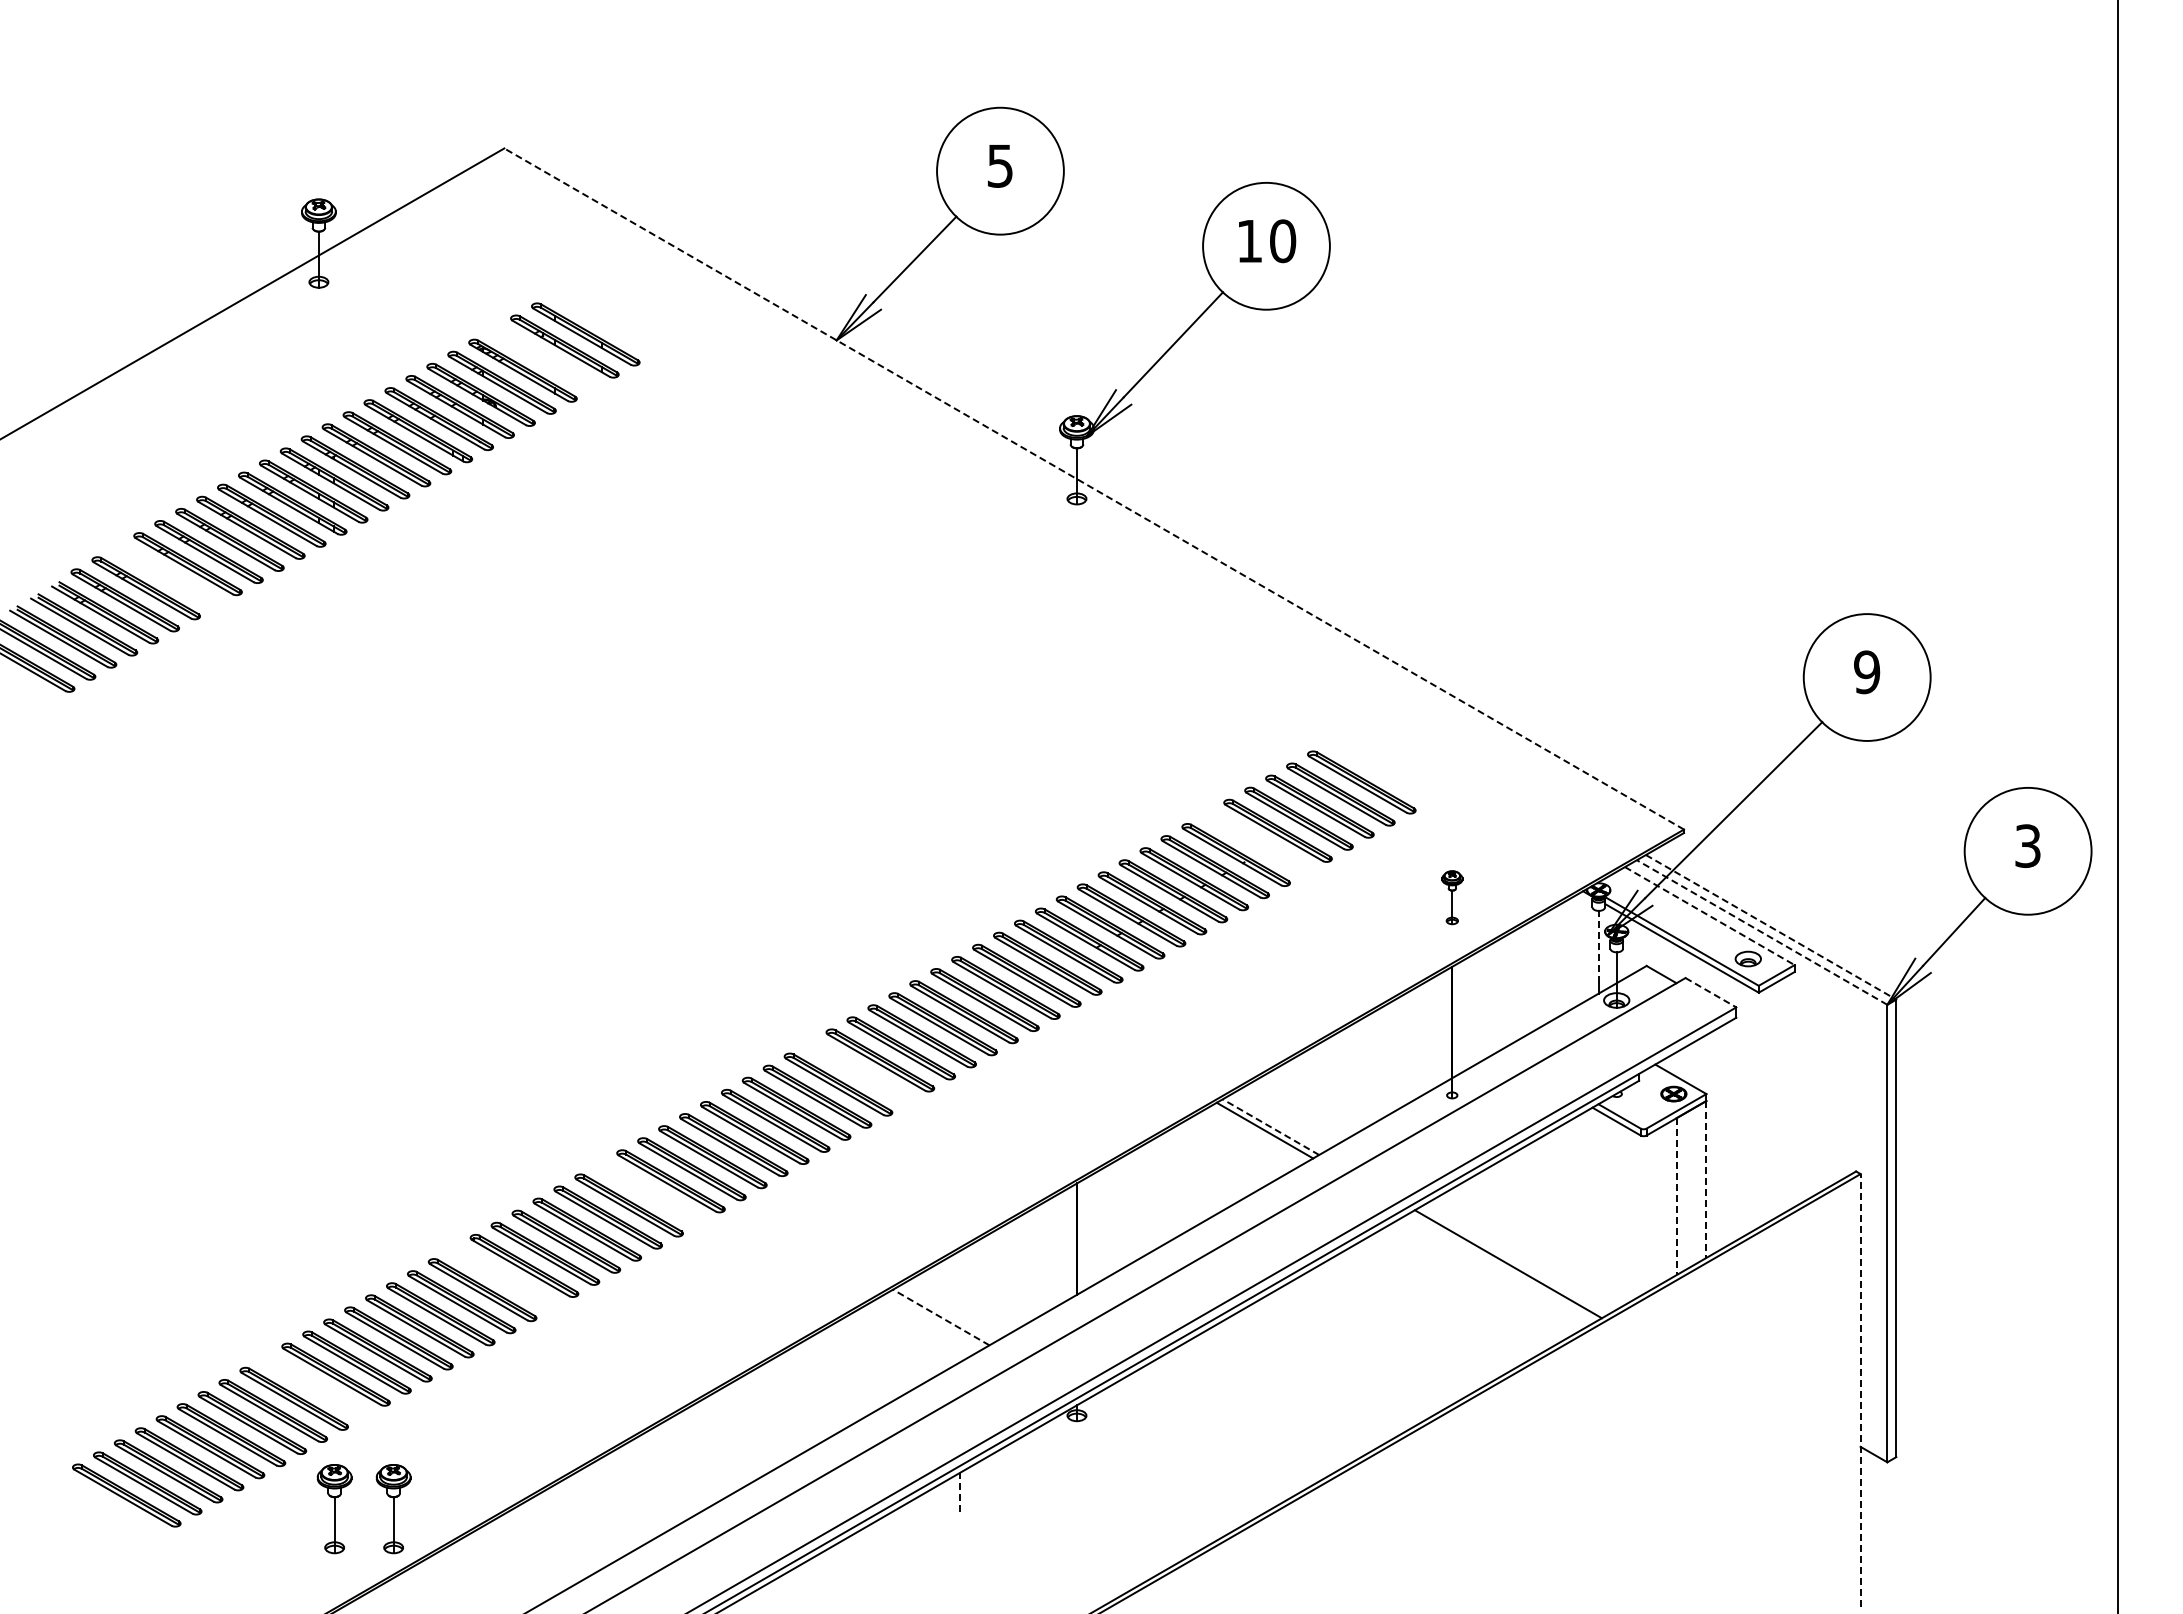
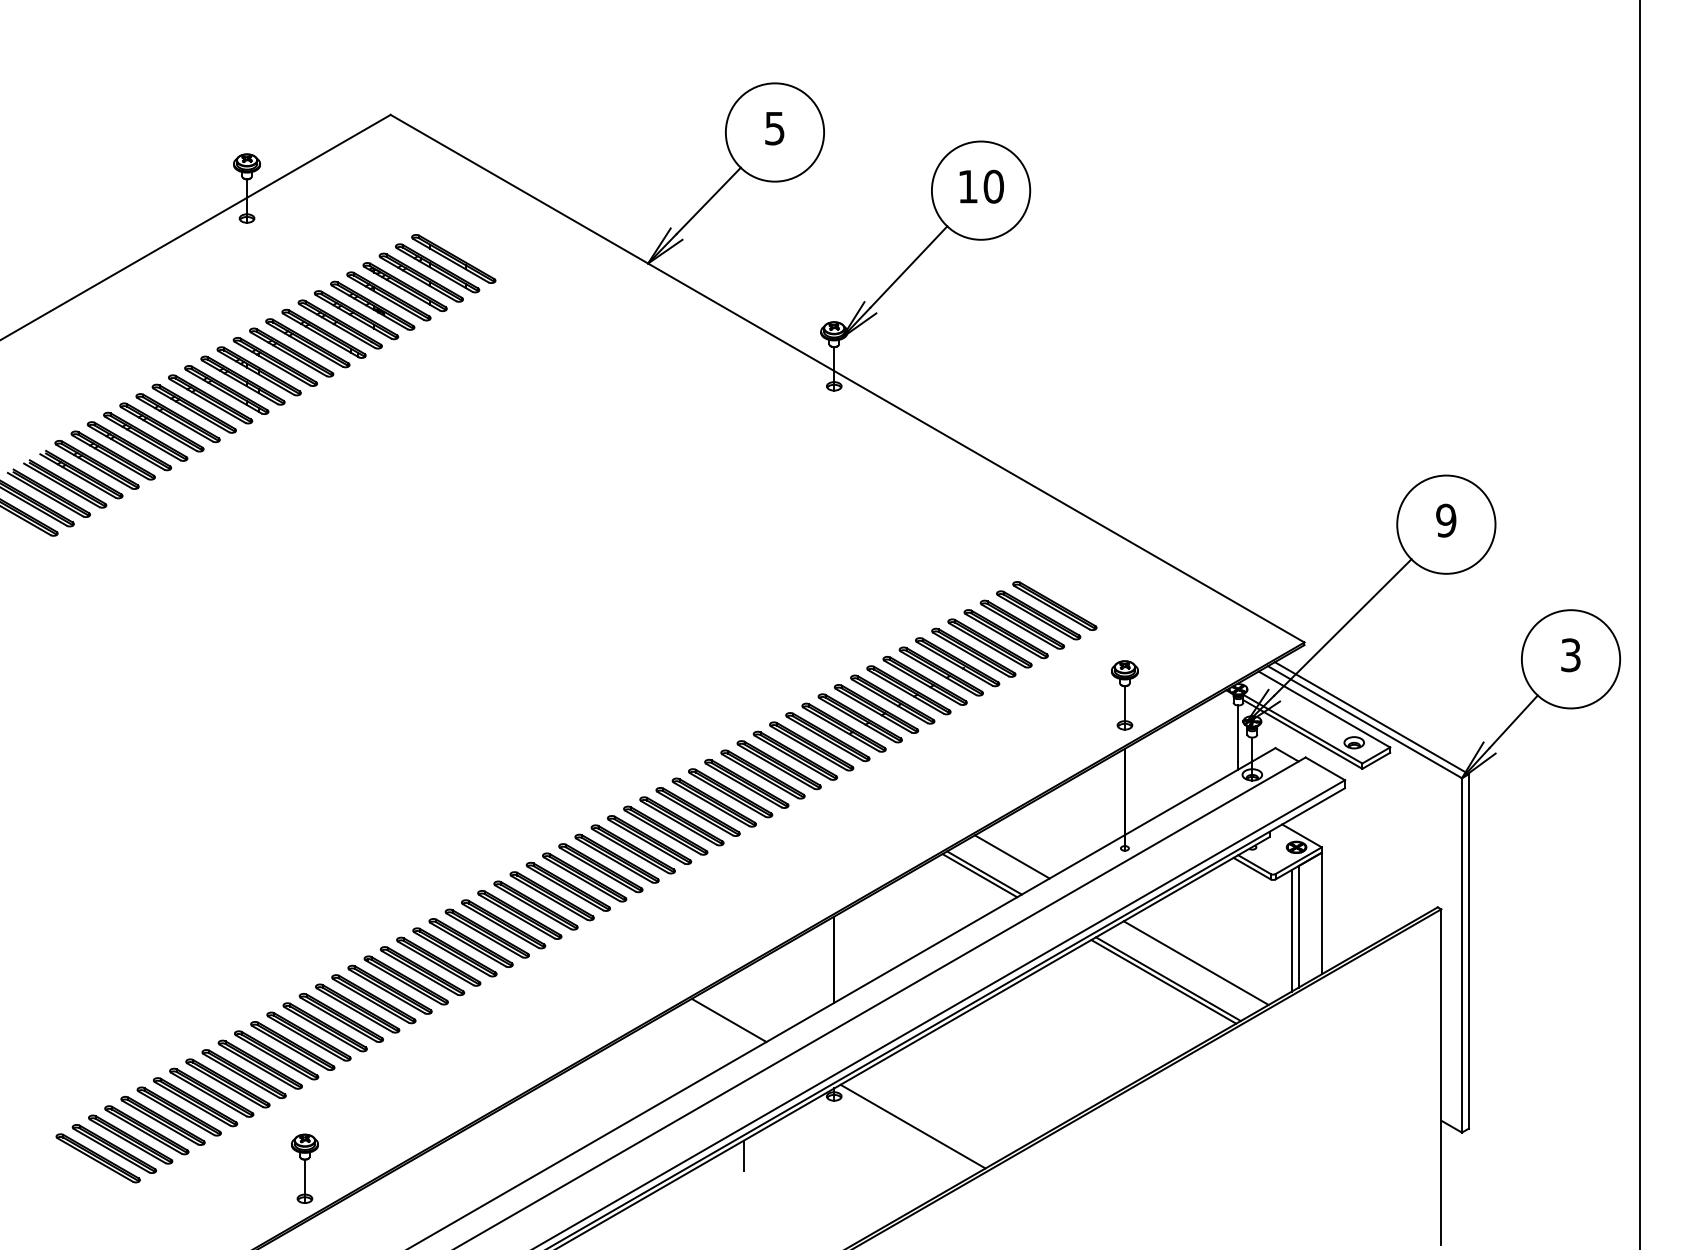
part: (543, 358) -> (421, 277), added
line: (1093, 488) -> (847, 378), dashed -> solid
part: (166, 576) -> (128, 446), added
part: (1256, 842) -> (973, 652), added
part: (1452, 897) -> (1125, 695), size x1.67
line: (1709, 916) -> (1324, 709), dashed -> solid
line: (1771, 927) -> (1372, 718), dashed -> solid
line: (1762, 932) -> (1365, 722), dashed -> solid
line: (1598, 946) -> (1238, 733), dashed -> solid
line: (1711, 992) -> (1325, 768), dashed -> solid
part: (859, 1072) -> (665, 830), added
line: (1306, 1106) -> (1012, 856), added
line: (1270, 1127) -> (984, 873), dashed -> solid
line: (1706, 1179) -> (1321, 913), dashed -> solid
part: (649, 1193) -> (503, 924), added
line: (1676, 1197) -> (1298, 927), dashed -> solid
line: (1667, 1201) -> (1291, 930), added
line: (1543, 1243) -> (1195, 963), added
line: (1501, 1267) -> (1163, 981), added
part: (503, 1277) -> (390, 989), added
line: (941, 1317) -> (729, 1020), dashed -> solid
part: (314, 1386) -> (243, 1073), added
line: (1860, 1390) -> (1441, 1076), dashed -> solid
line: (1178, 1454) -> (912, 1126), added
line: (960, 1491) -> (744, 1155), dashed -> solid
part: (334, 1509) -> (259, 1169), removed

